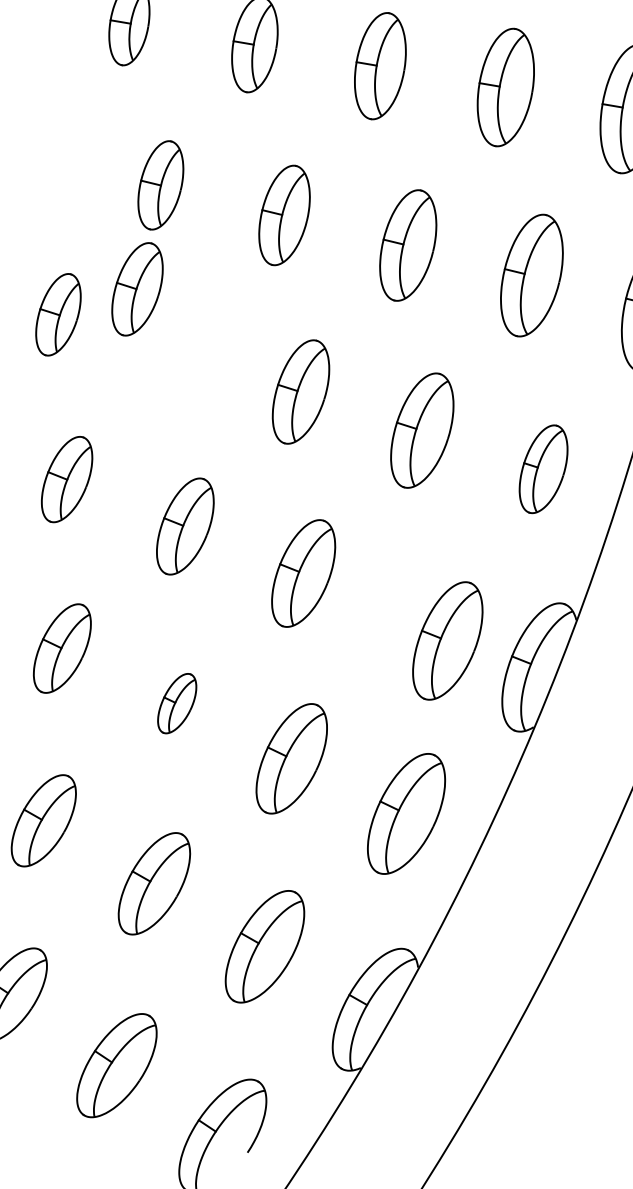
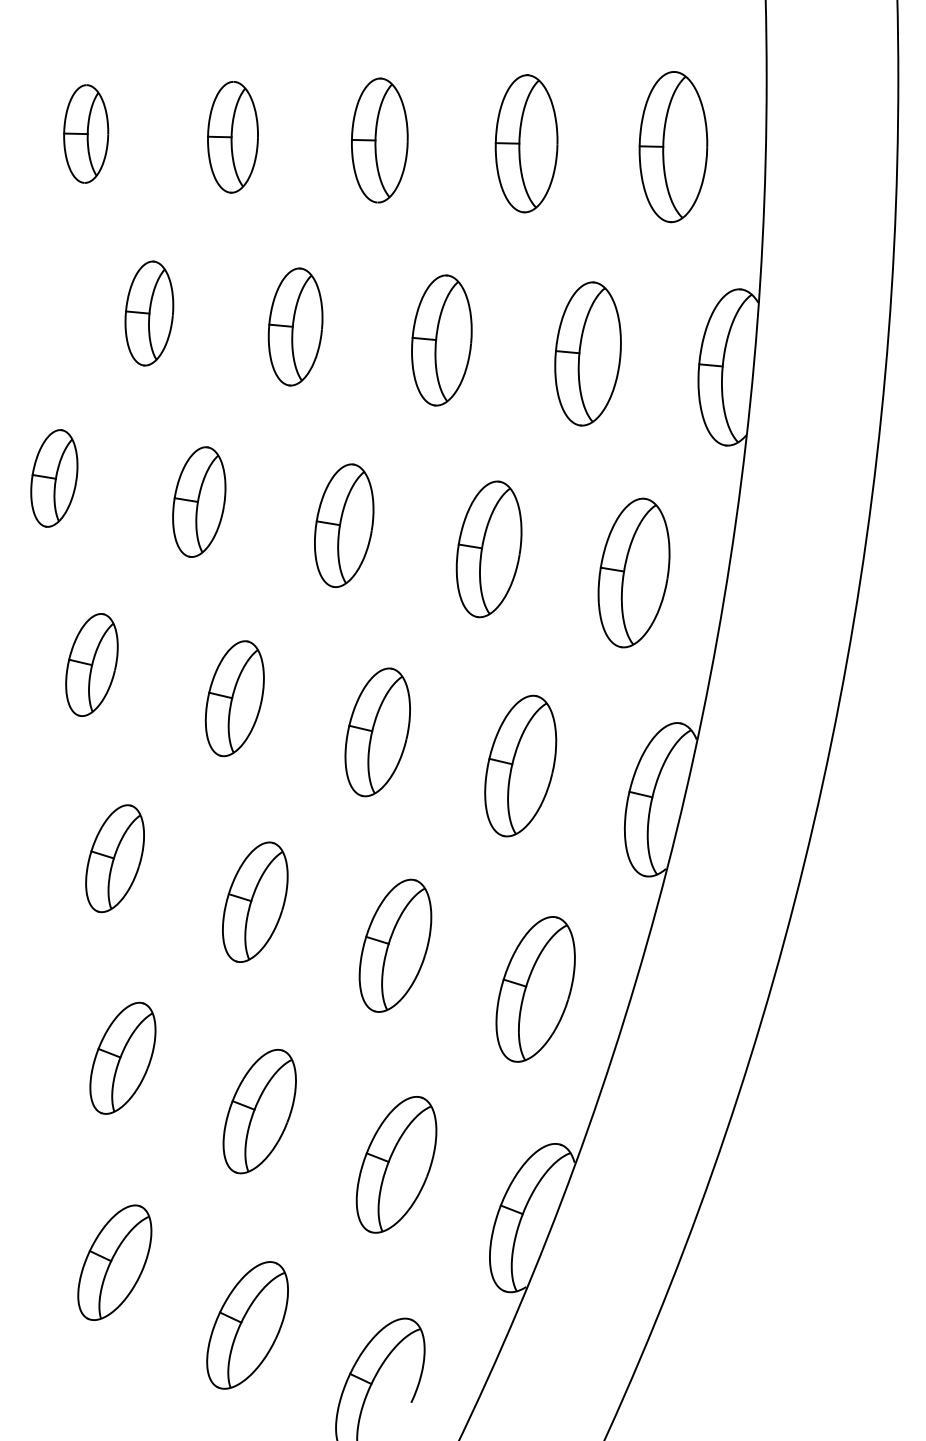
part: (137, 288) -> (199, 501), moved
part: (543, 468) -> (633, 572), size x1.43
part: (447, 640) -> (520, 765), moved
part: (177, 703) -> (255, 901), size x1.67

